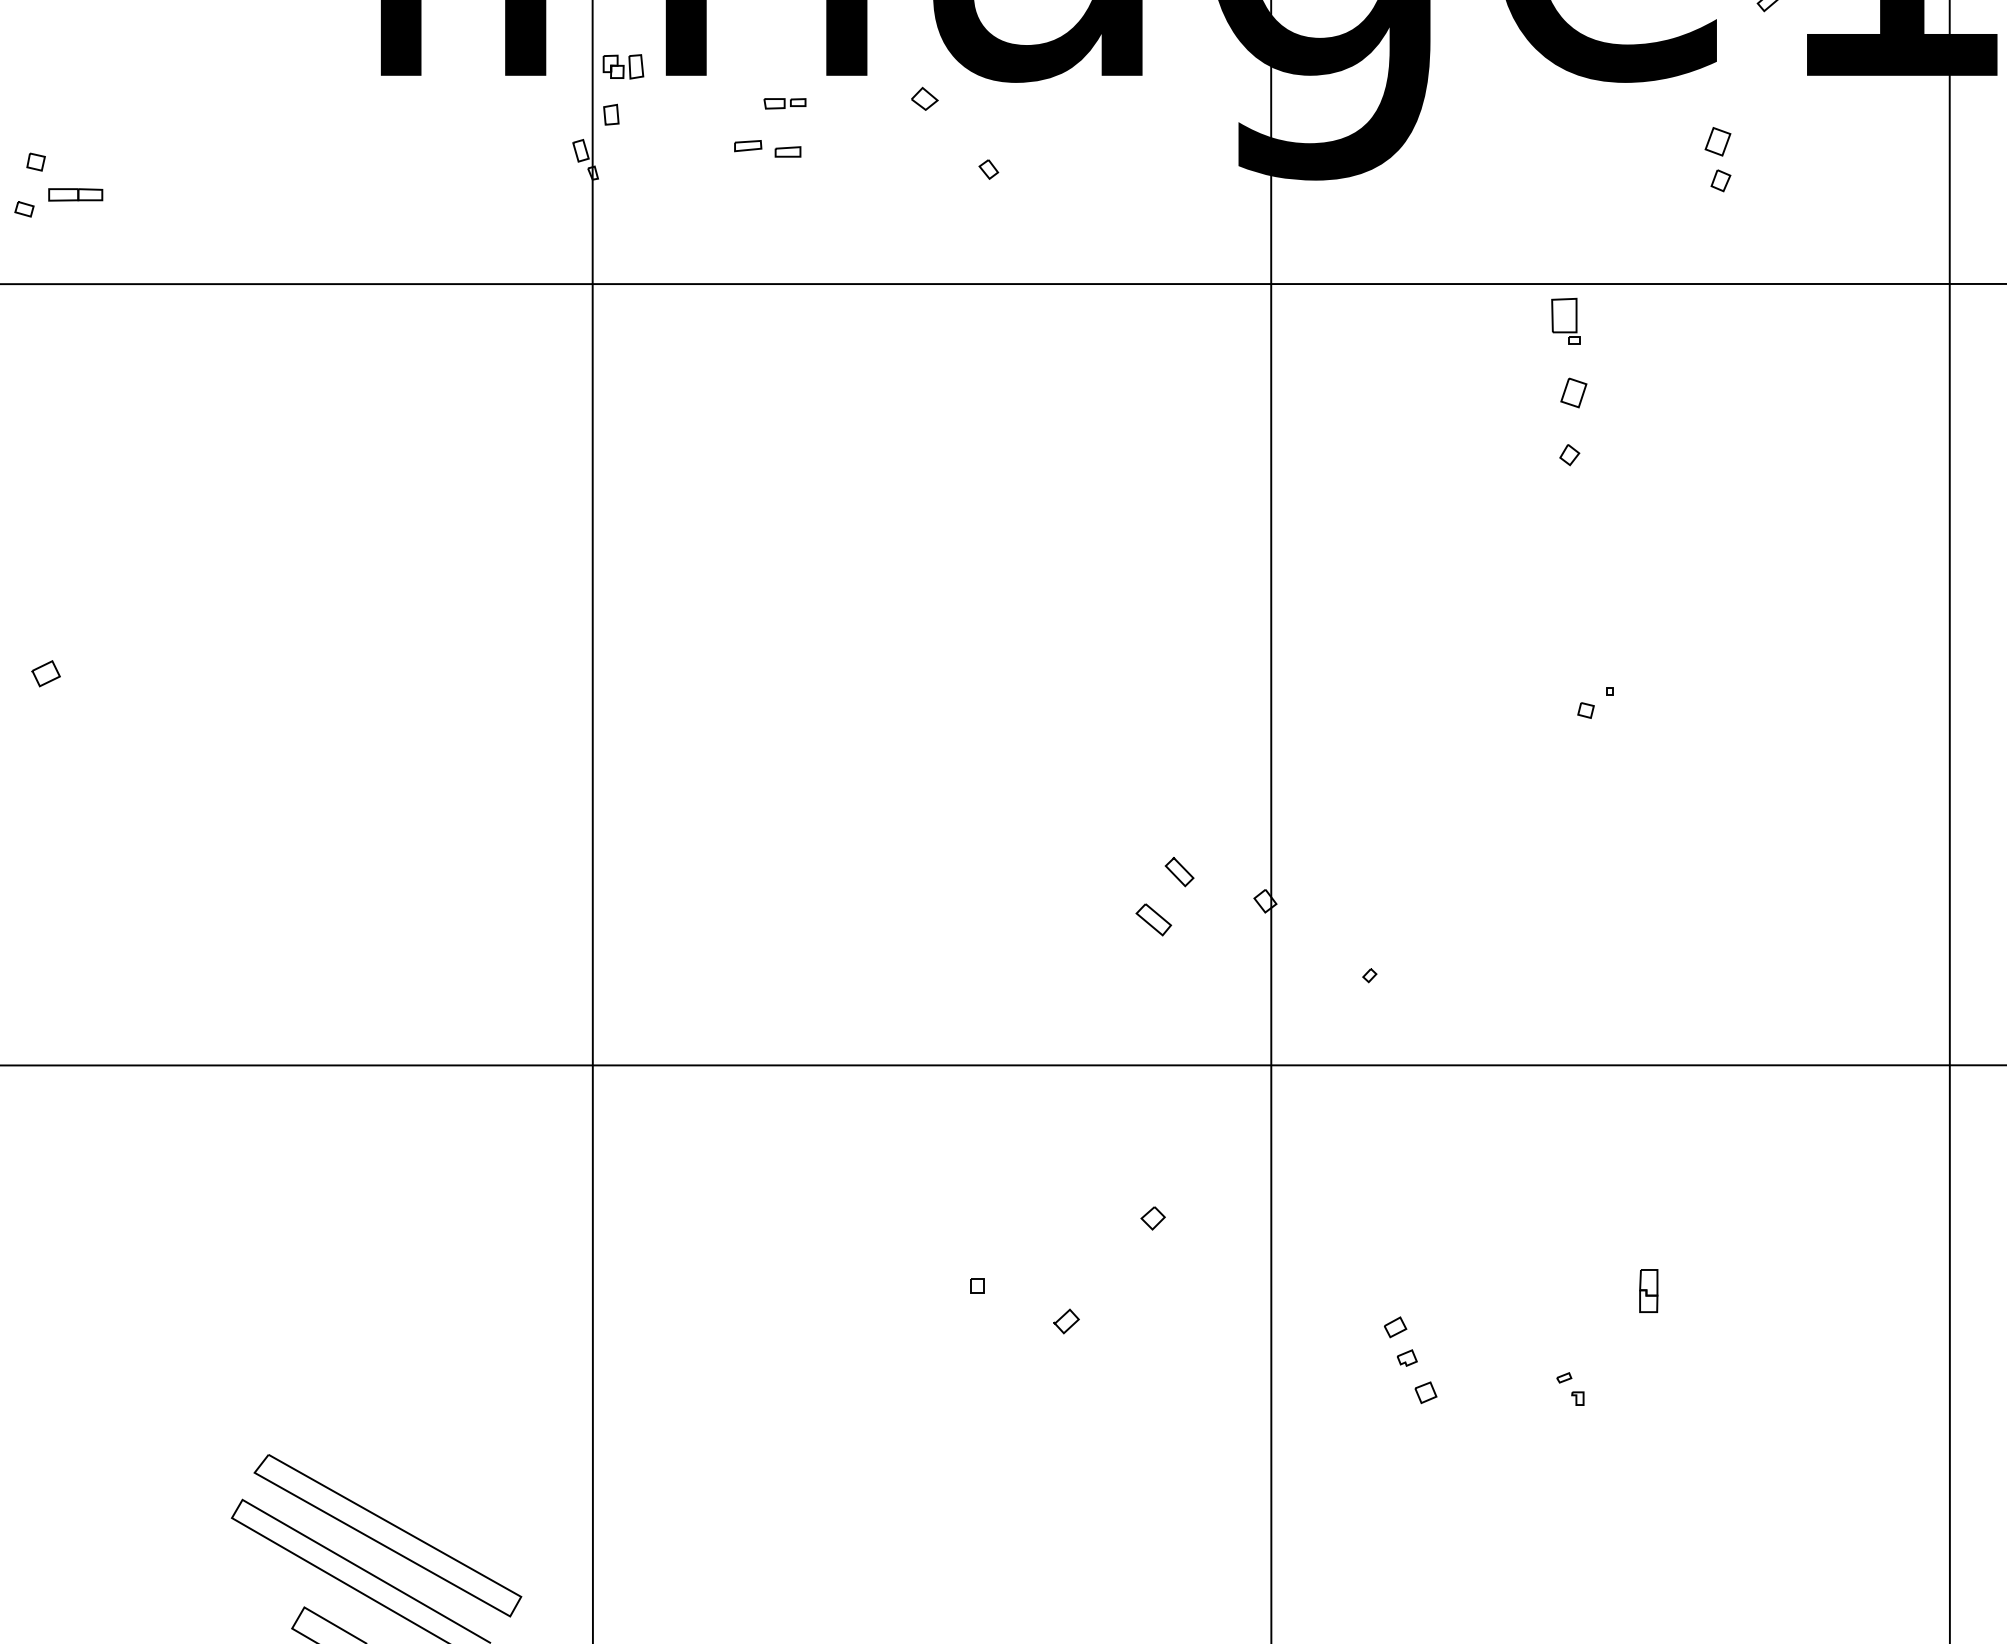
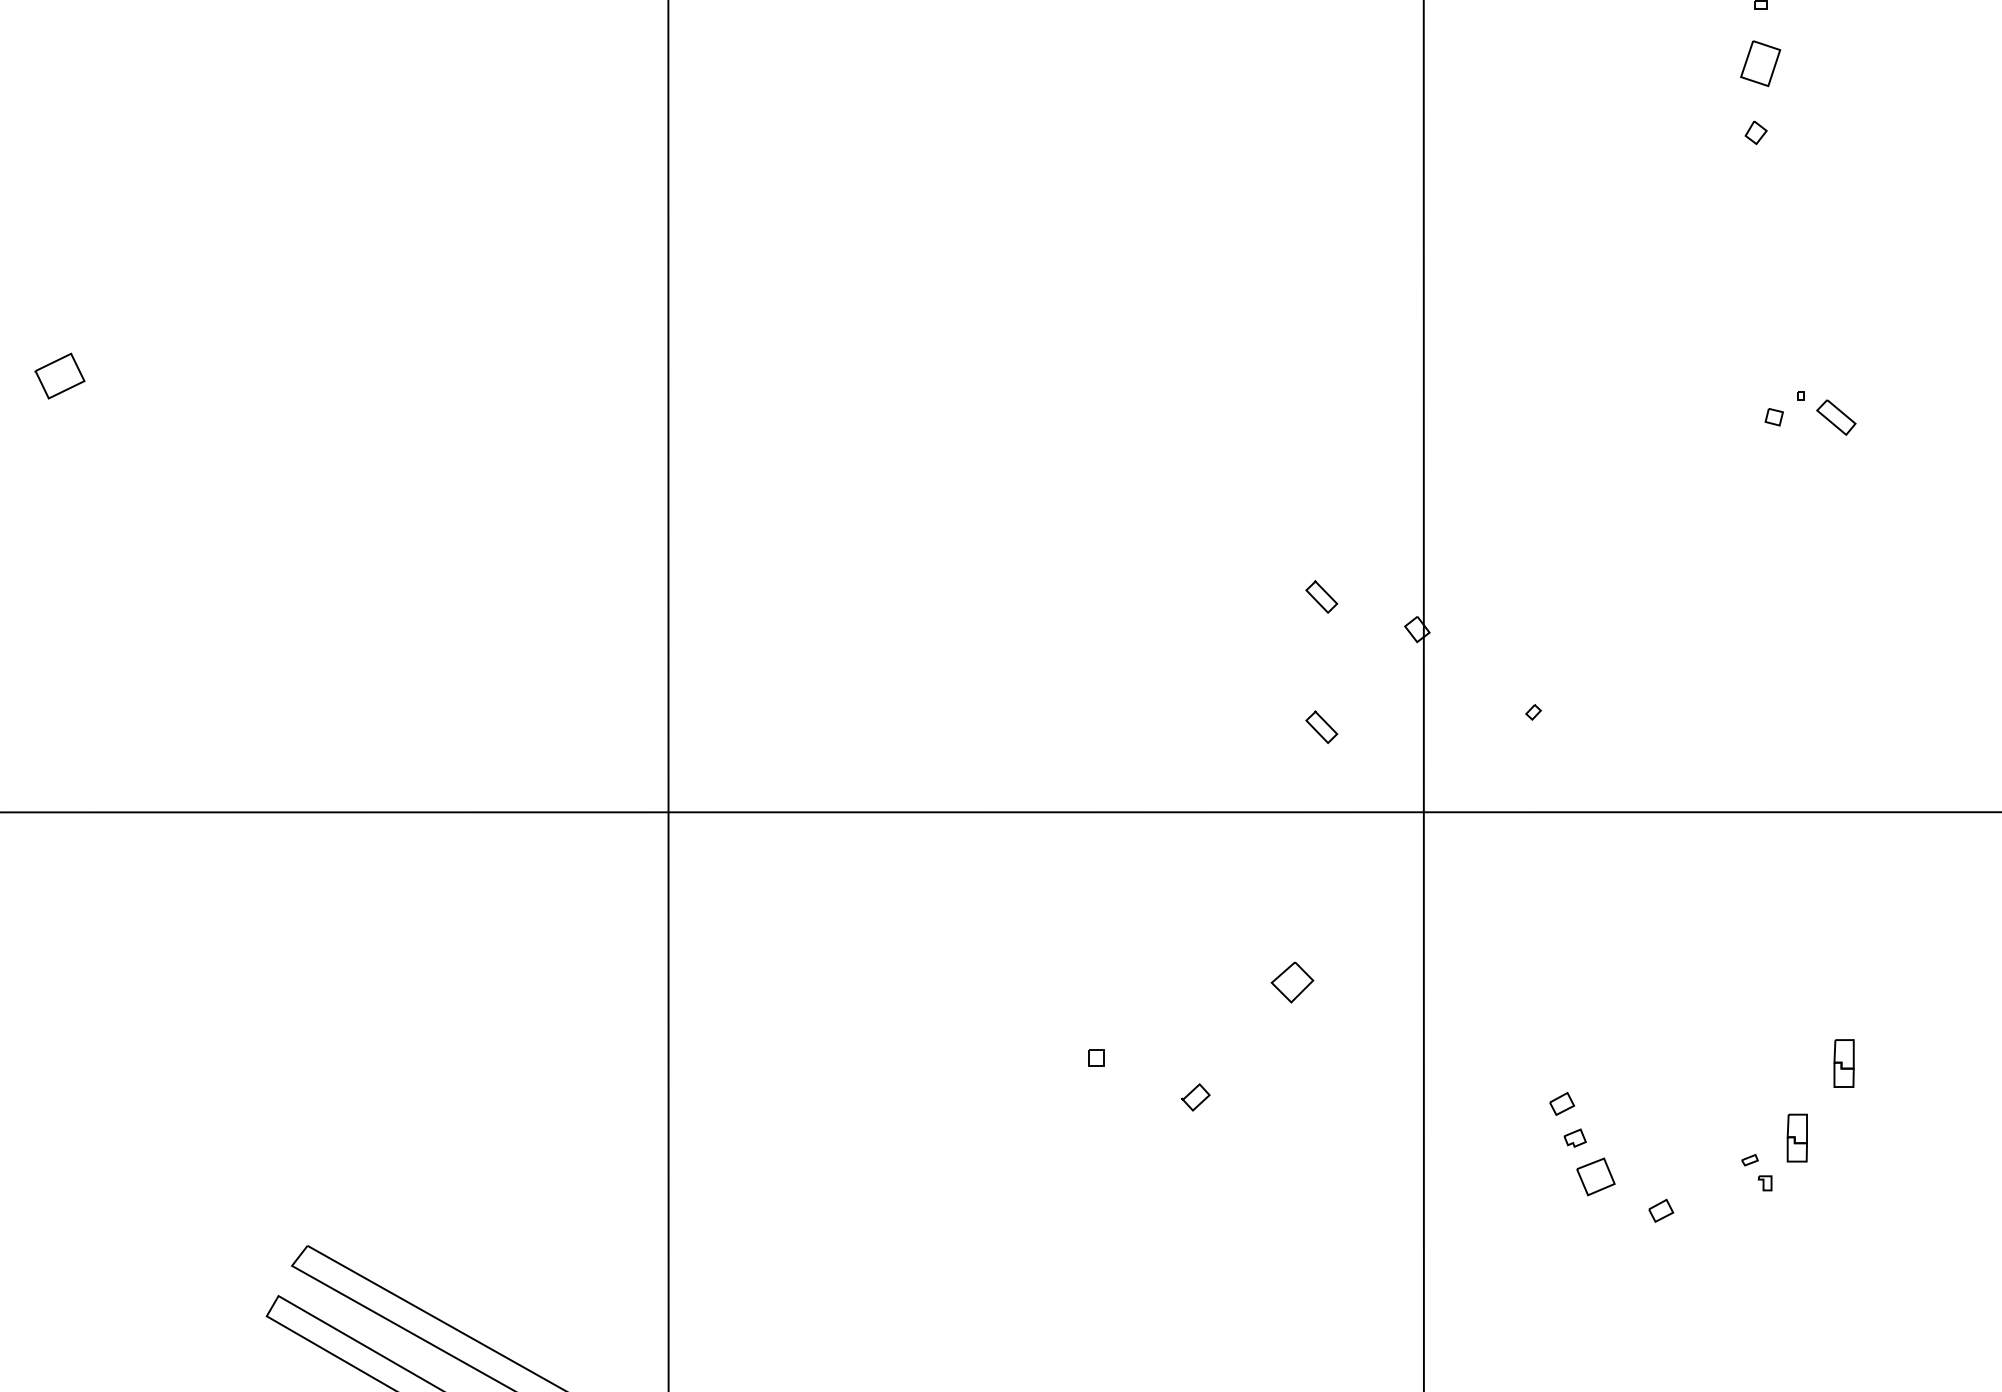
part: (1573, 392) -> (1760, 63), size x1.4
part: (45, 673) -> (59, 376), size x1.6
part: (1153, 919) -> (1836, 417), moved
part: (1179, 989) -> (1321, 727), added
part: (1152, 1218) -> (1291, 982), size x1.6
part: (1606, 1357) -> (1797, 1137), added
part: (1425, 1392) -> (1595, 1176), size x1.6
part: (1484, 1423) -> (1661, 1210), added

